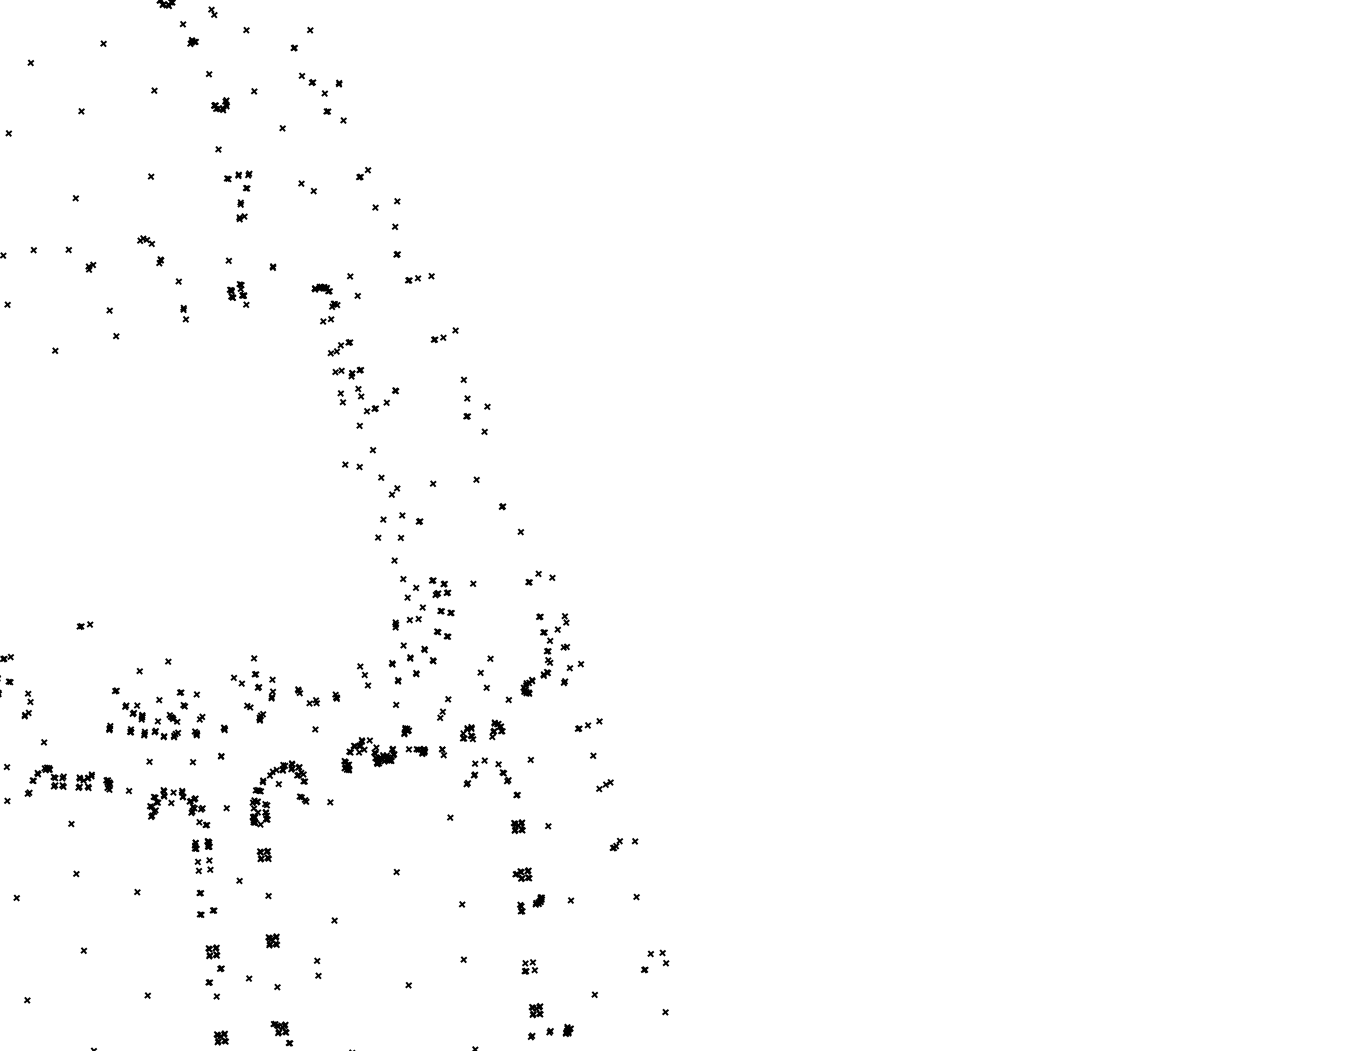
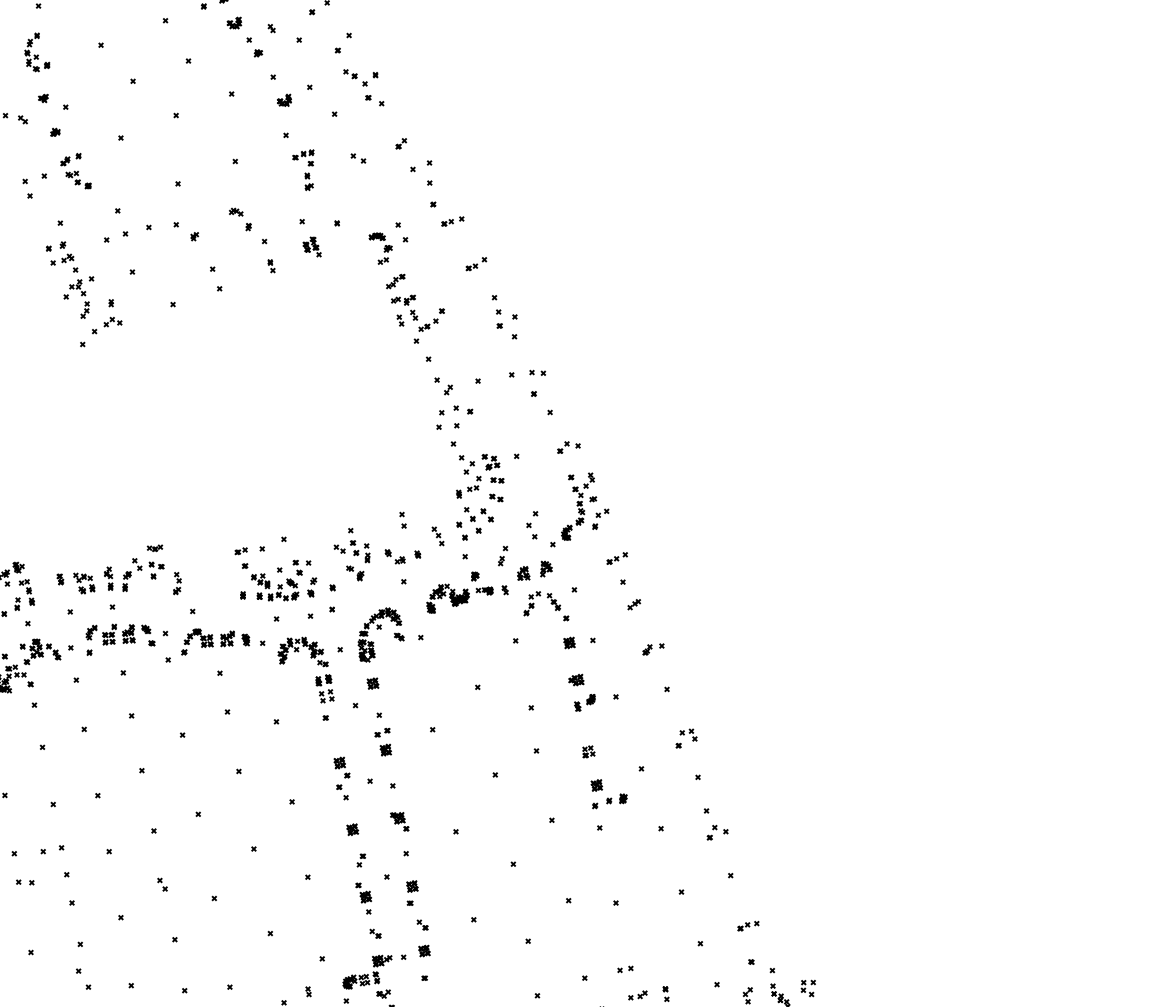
part: (352, 465) -> (537, 372), moved
part: (84, 625) -> (240, 551), moved
part: (207, 912) -> (382, 732), moved
part: (317, 967) -> (402, 519), moved

